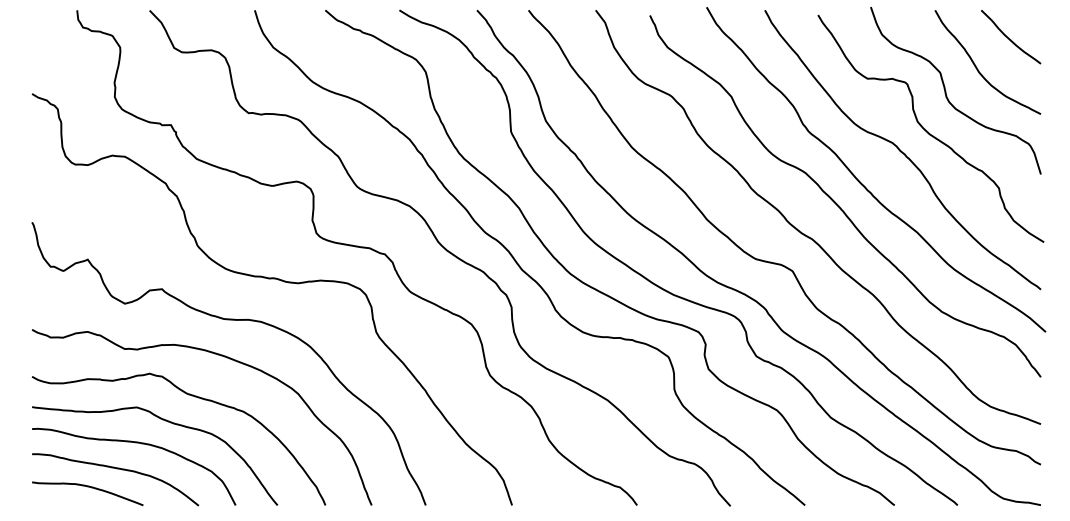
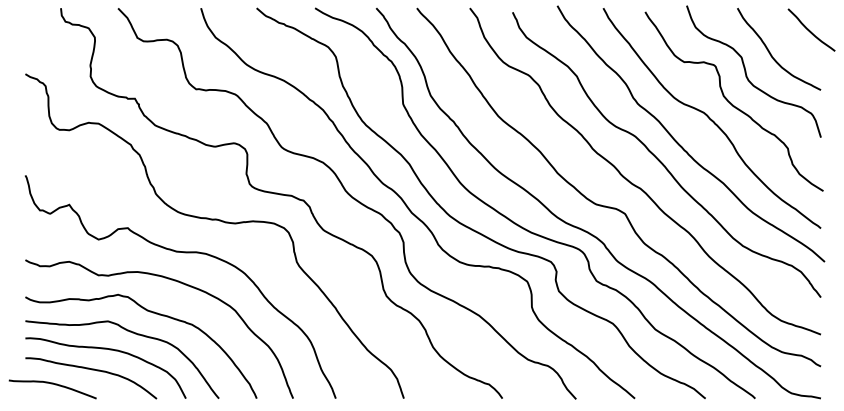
curve: (1010, 38) -> (811, 31), moved
curve: (87, 487) -> (52, 384), moved

